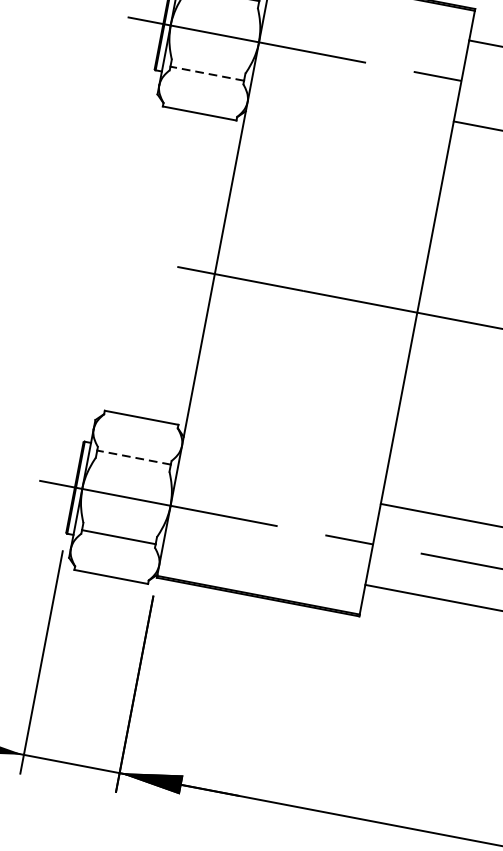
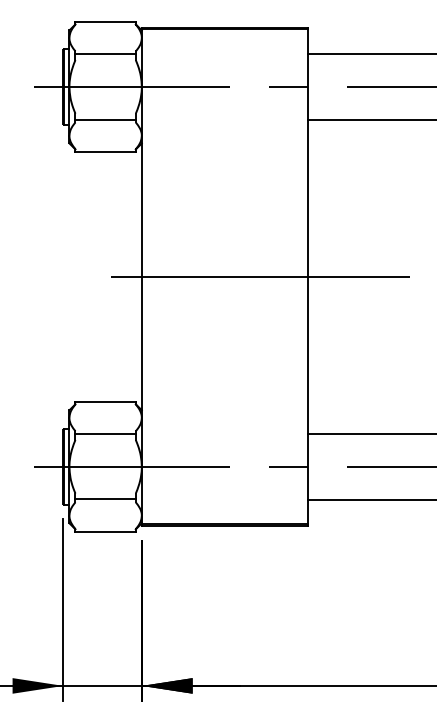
line: (207, 73) -> (105, 119), dashed -> solid
line: (133, 457) -> (105, 434), dashed -> solid

